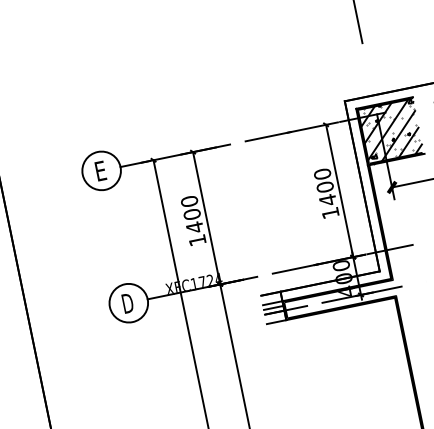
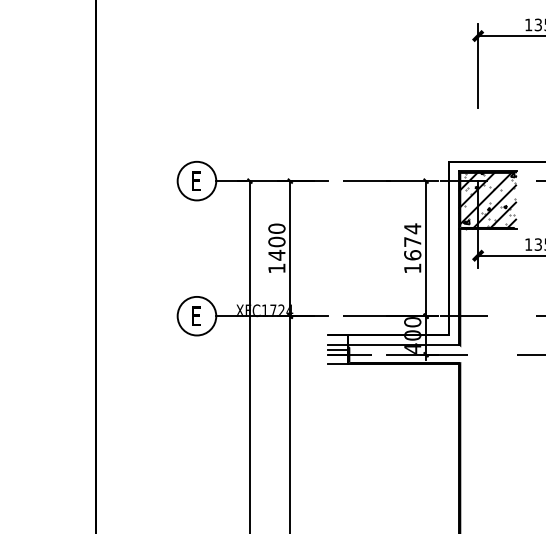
text: (324, 186) -> (412, 241), 1400 -> 1674
fill: (338, 291) -> (404, 346), removed
text: (128, 302) -> (196, 315), D -> E

